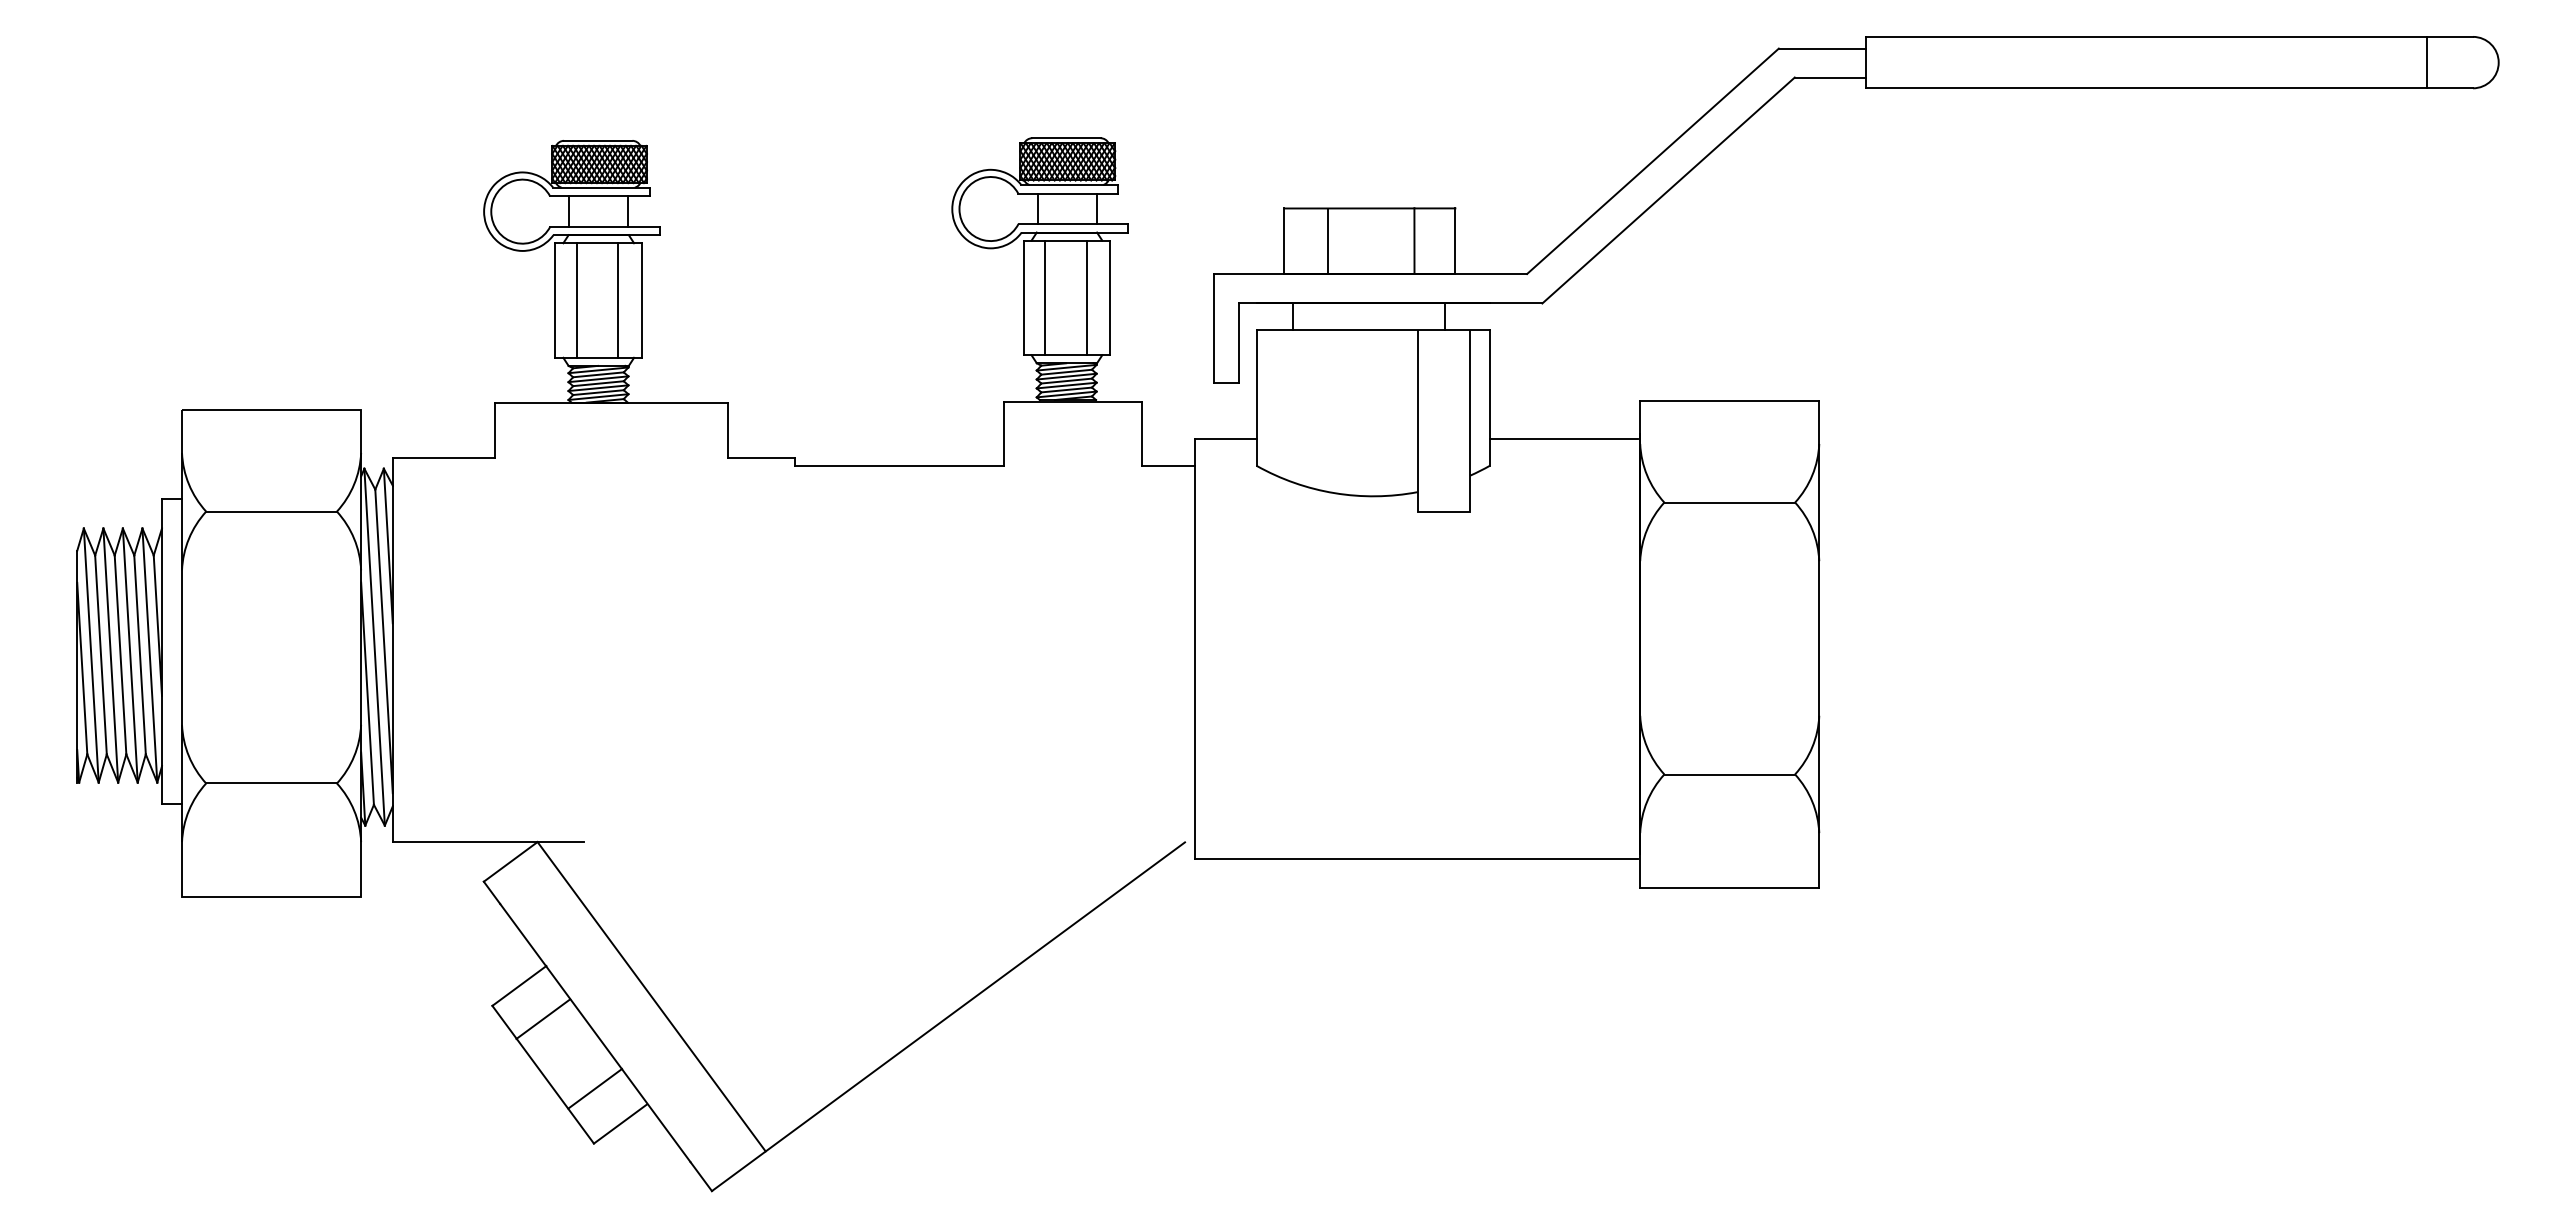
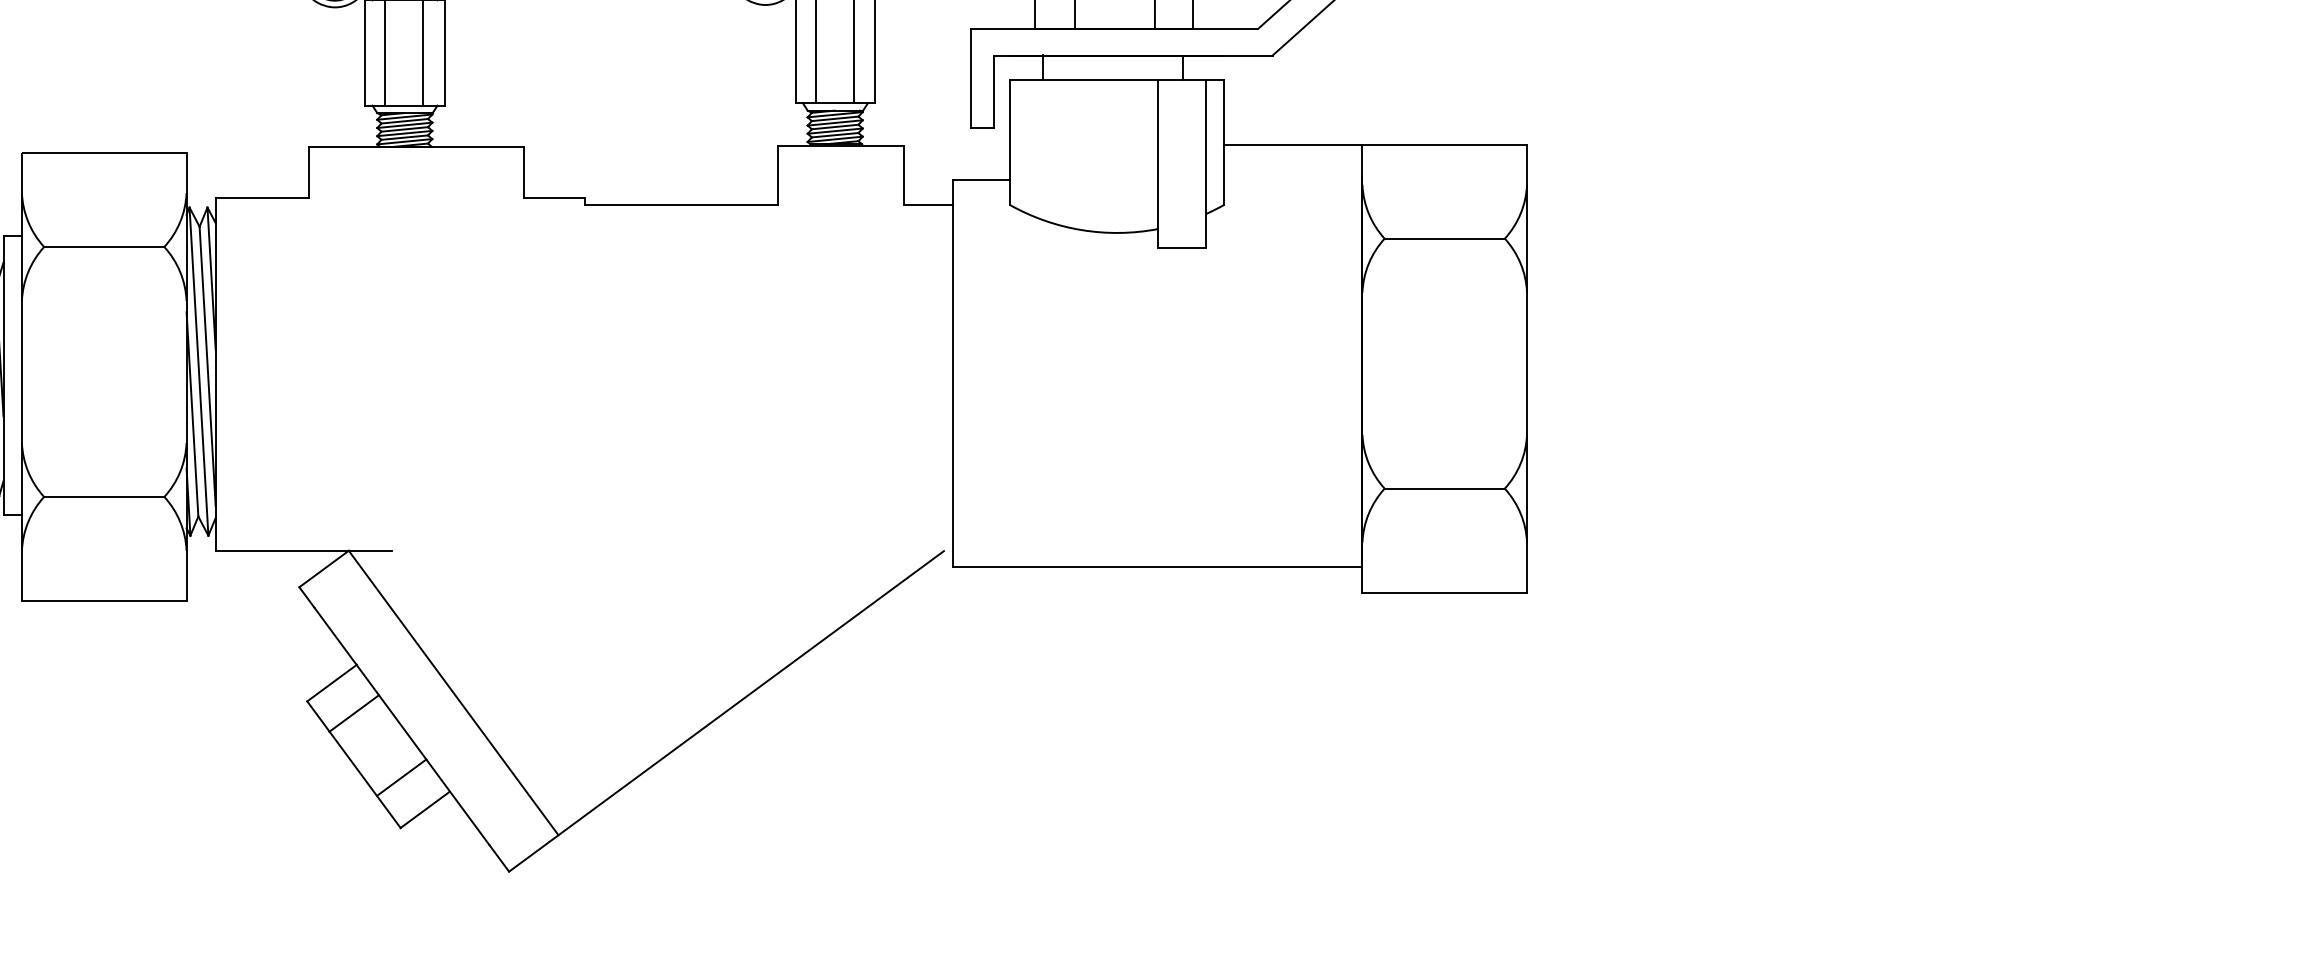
line: (1563, 439) -> (1291, 145), moved

